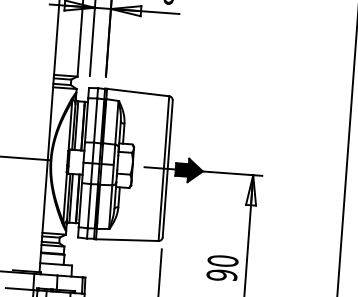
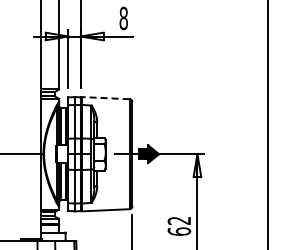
line: (137, 92) -> (105, 98), solid -> dashed
text: (222, 267) -> (179, 225), 90 -> 62

